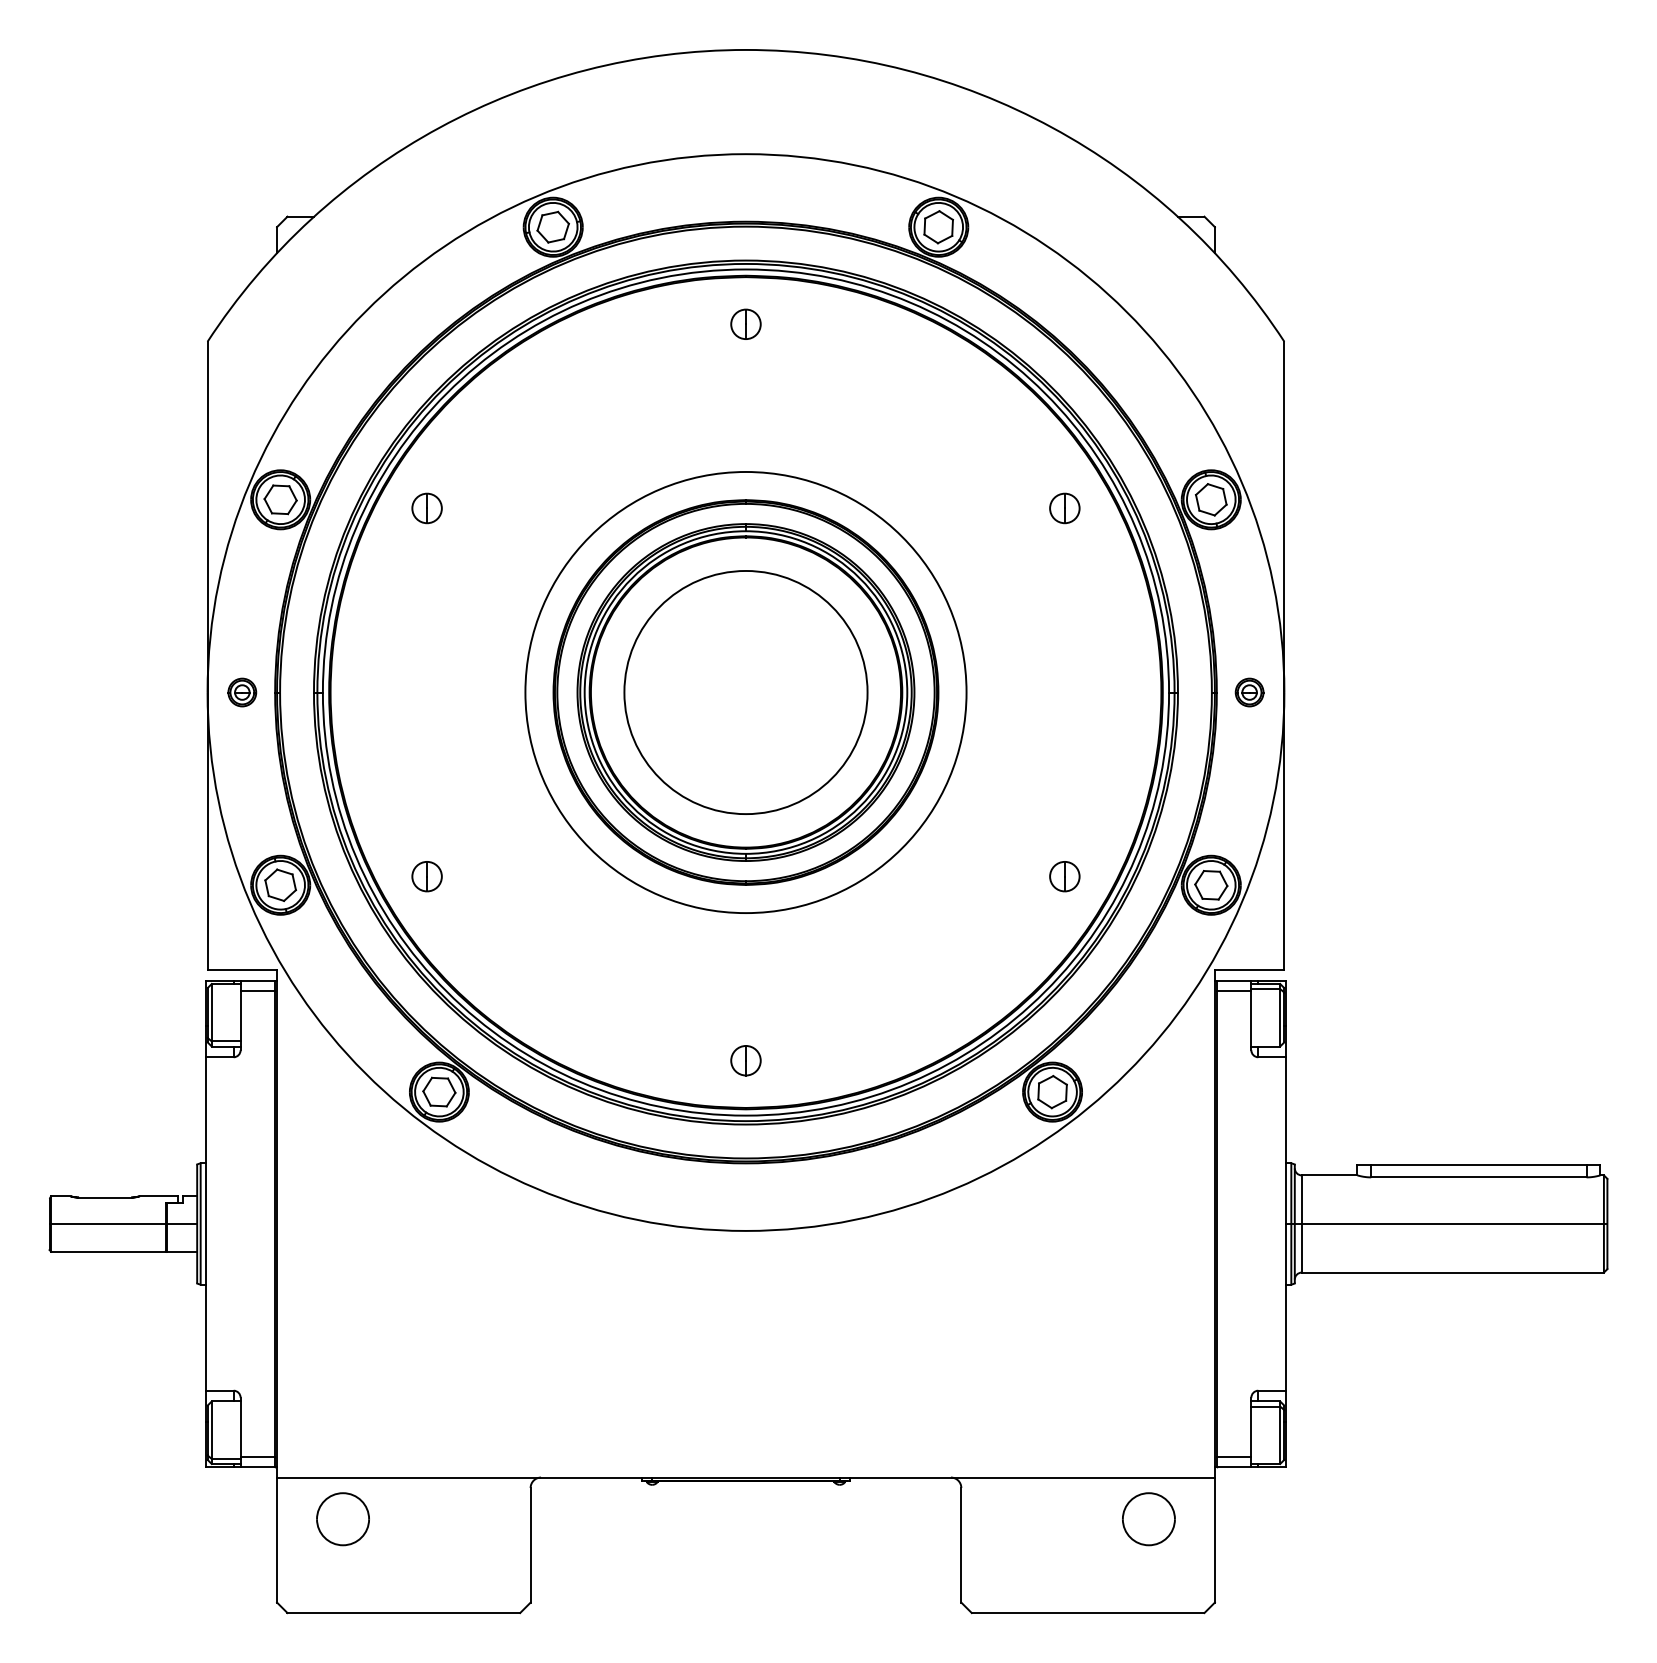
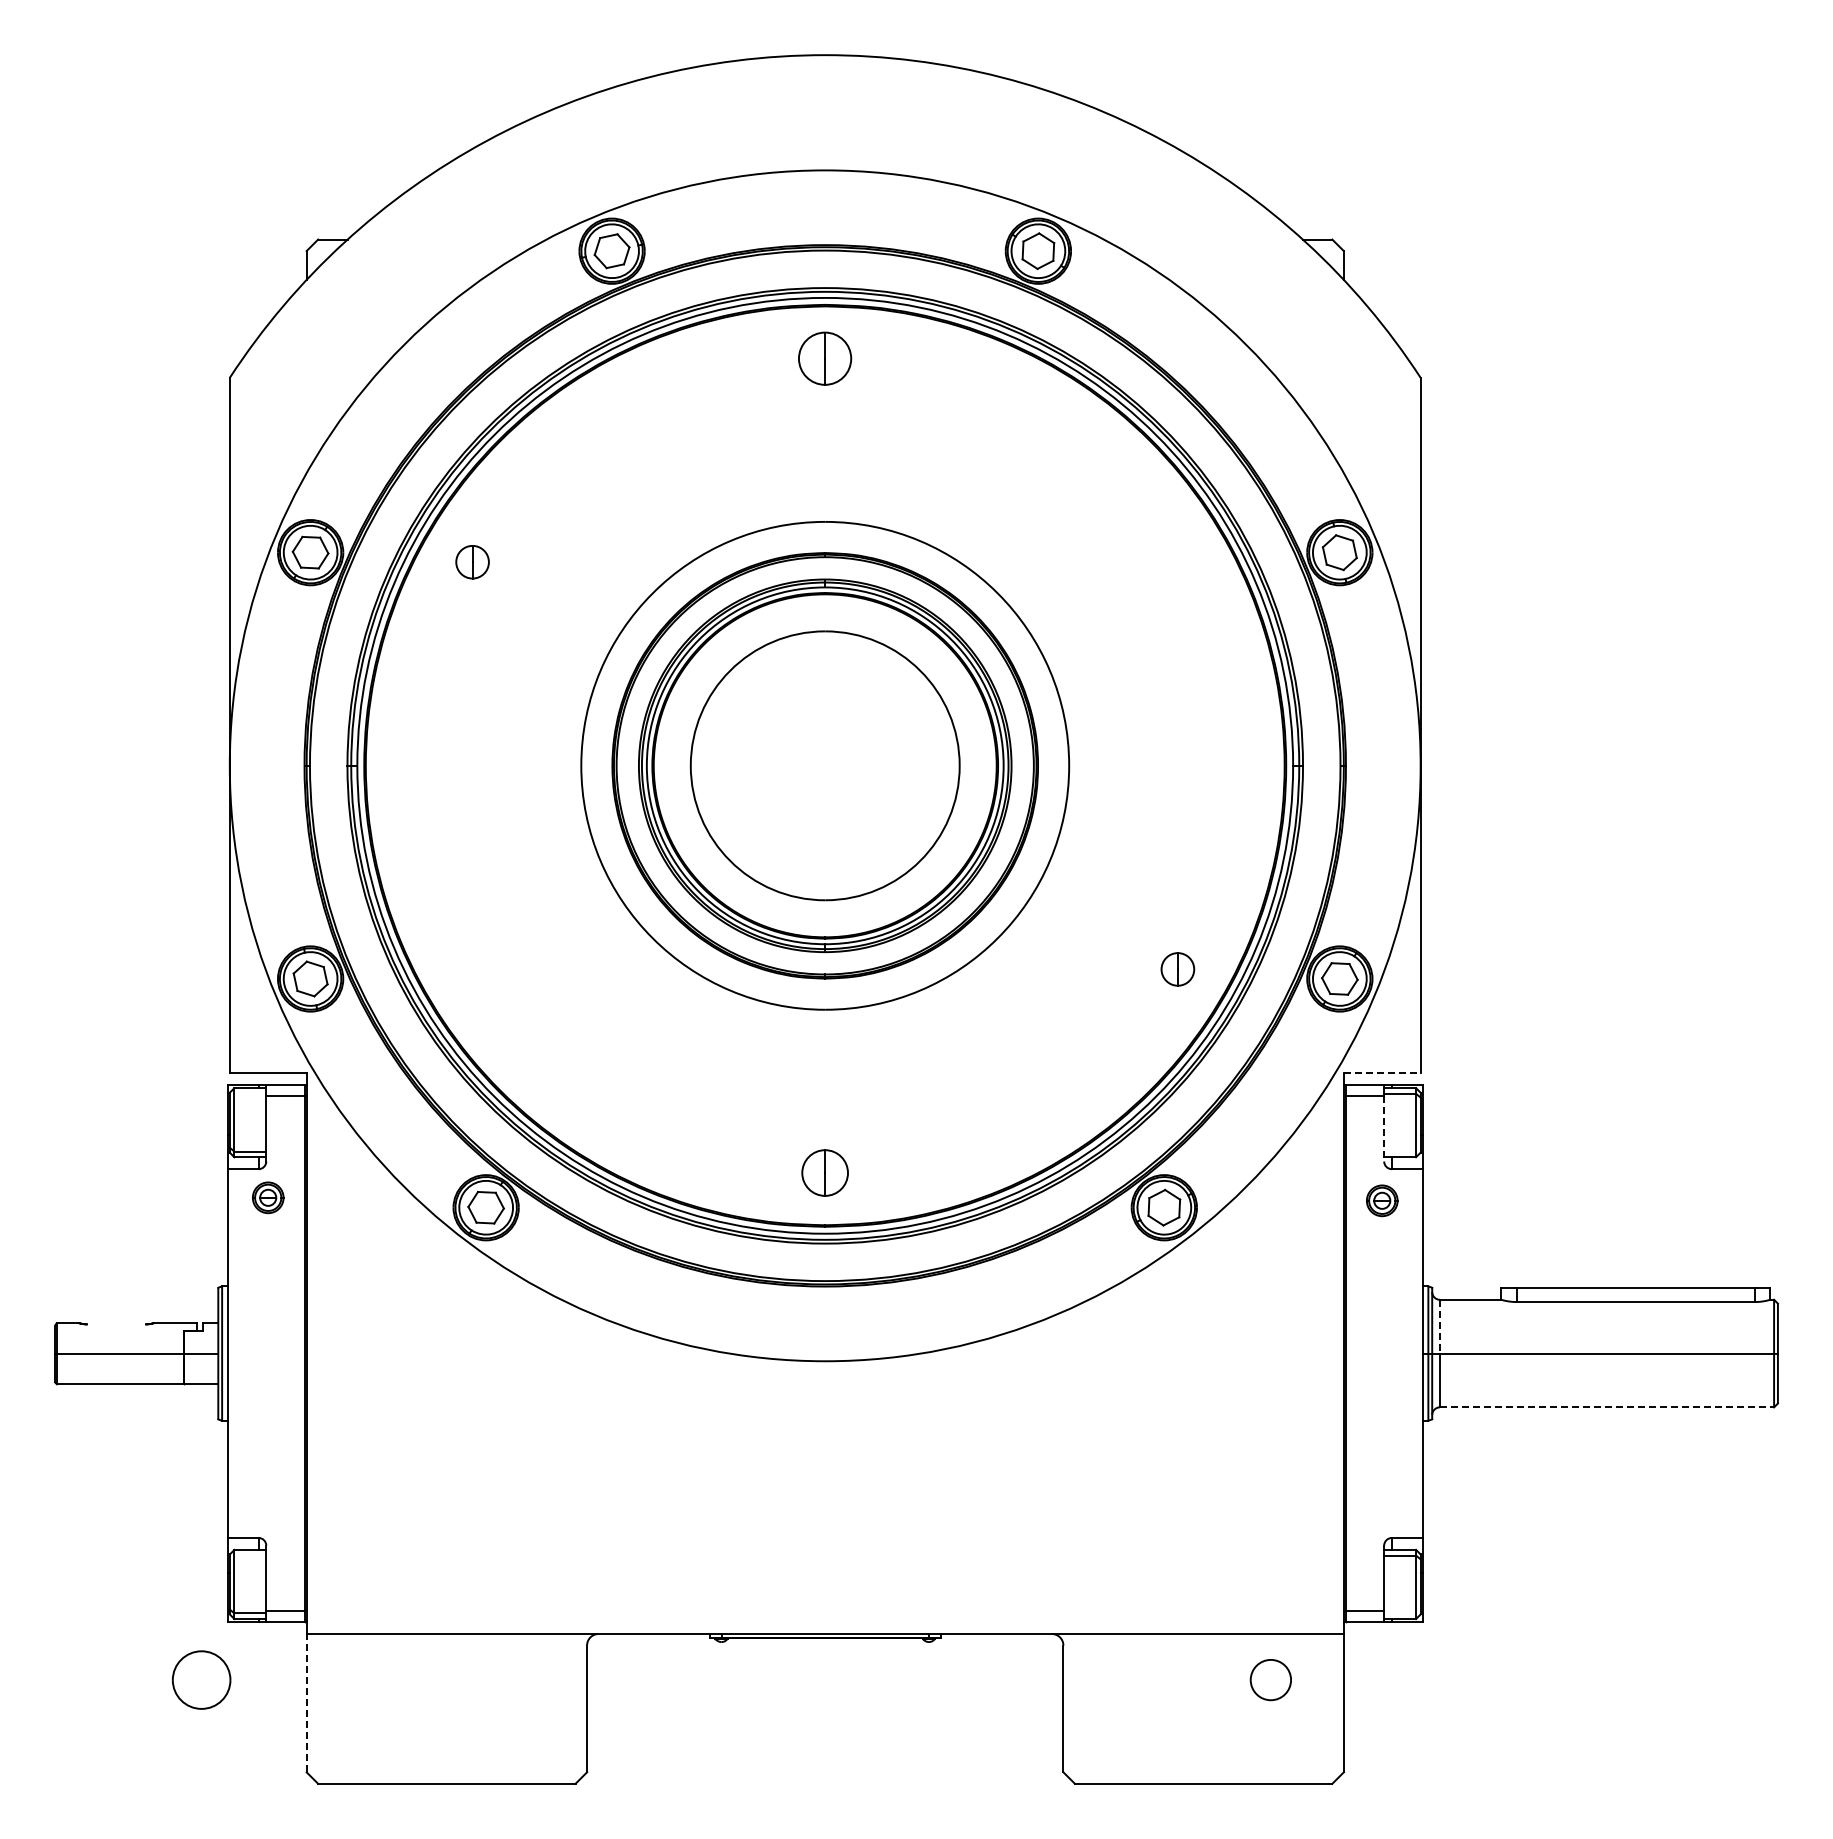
part: (746, 324) -> (825, 358), size x1.6
part: (1064, 508) -> (1177, 562), removed
part: (242, 692) -> (268, 1197), moved
part: (1249, 692) -> (1382, 1200), moved
part: (427, 876) -> (472, 969), removed
line: (1249, 970) -> (1382, 1073), solid -> dashed
line: (1251, 1020) -> (1384, 1128), solid -> dashed
part: (746, 1060) -> (825, 1172), size x1.4
line: (105, 1197) -> (116, 1324), removed
line: (1301, 1199) -> (1439, 1326), solid -> dashed
line: (1453, 1272) -> (1607, 1407), solid -> dashed
part: (342, 1518) -> (201, 1679), moved
part: (1148, 1518) -> (1270, 1679), size x0.7
line: (276, 1539) -> (306, 1702), solid -> dashed

